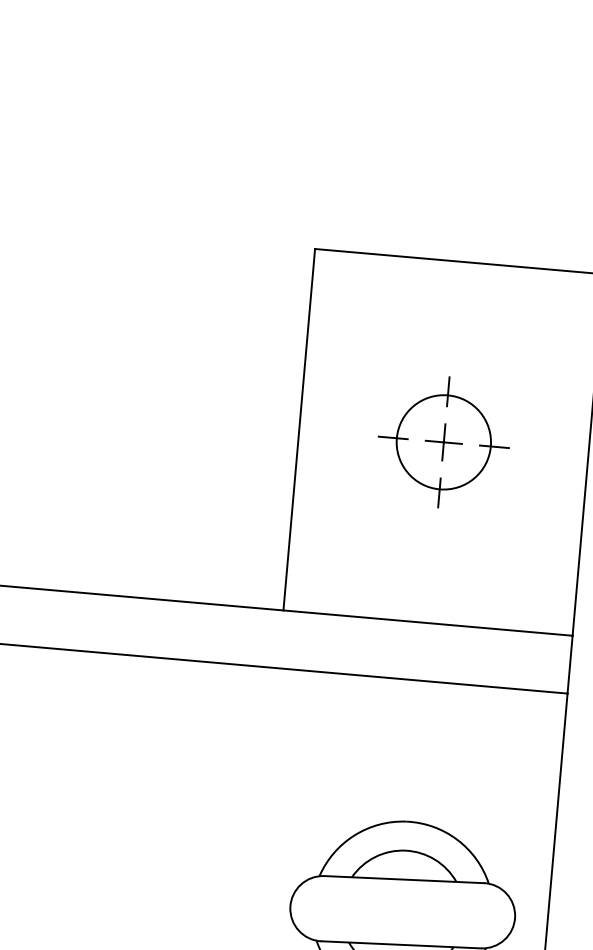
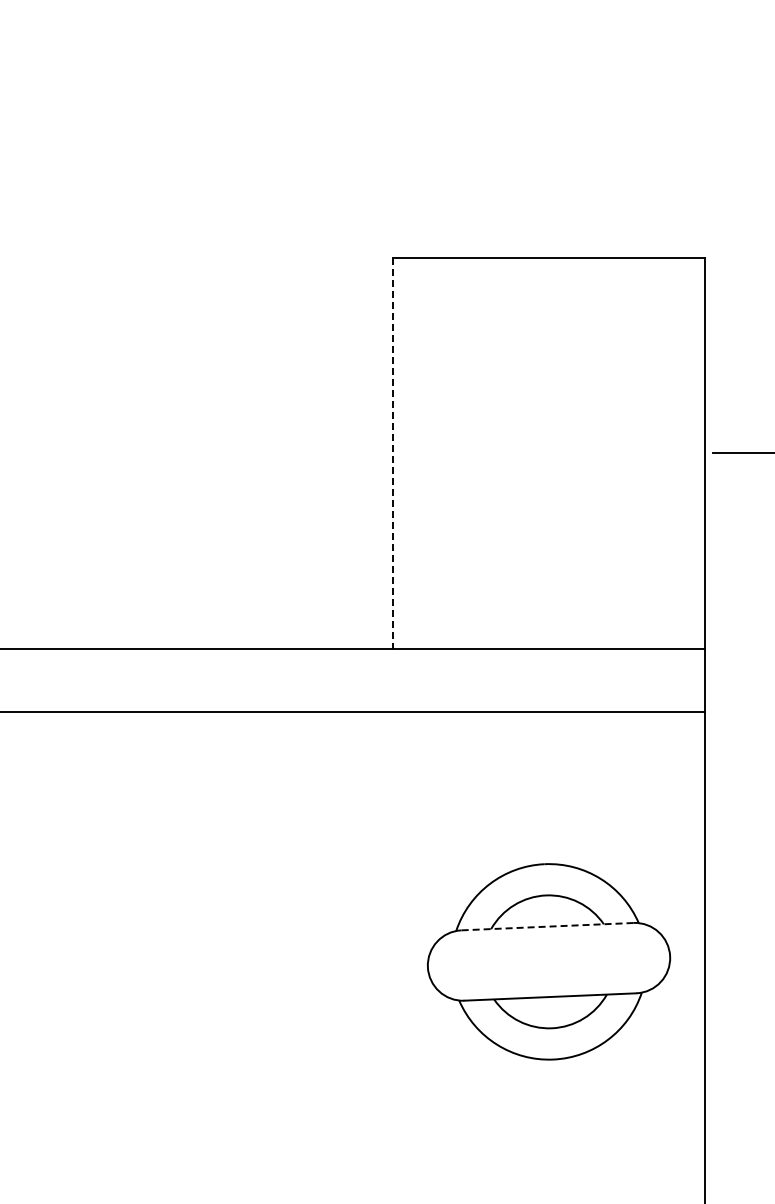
line: (299, 429) -> (392, 453), solid -> dashed
part: (443, 442) -> (548, 453), removed
line: (404, 879) -> (547, 926), solid -> dashed

